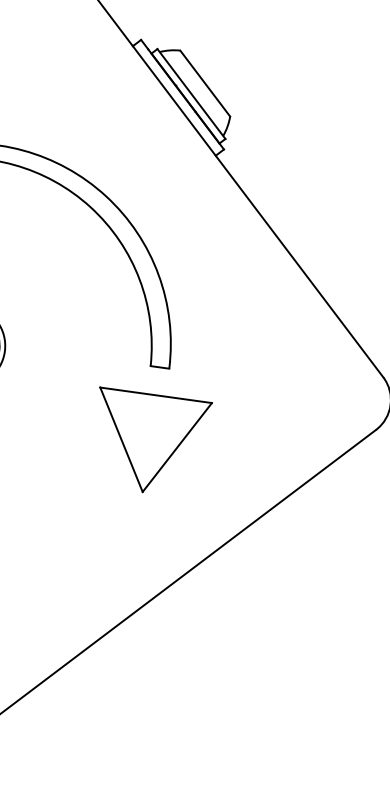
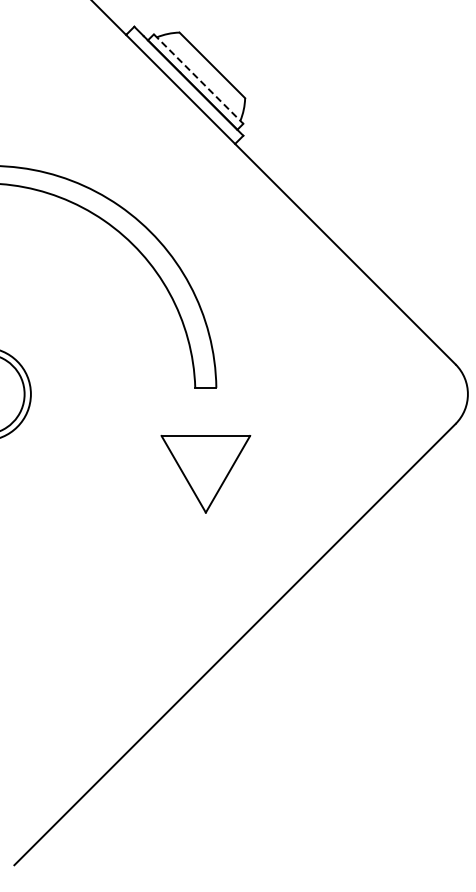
line: (192, 94) -> (199, 79), solid -> dashed
part: (149, 443) -> (205, 474), size x0.7

